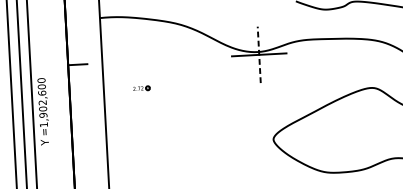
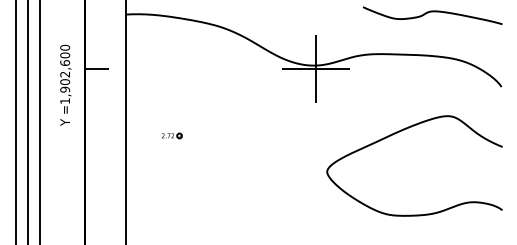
line: (259, 55) -> (315, 69), dashed -> solid
part: (142, 88) -> (172, 135), moved
text: (43, 110) -> (65, 84), moved

